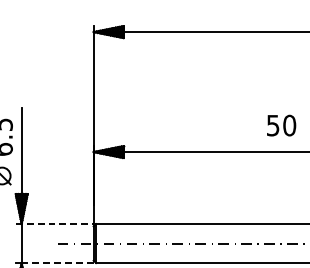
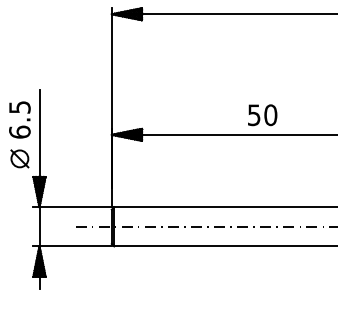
text: (281, 125) -> (262, 115), moved
line: (55, 224) -> (73, 207), dashed -> solid
line: (57, 263) -> (75, 246), dashed -> solid

